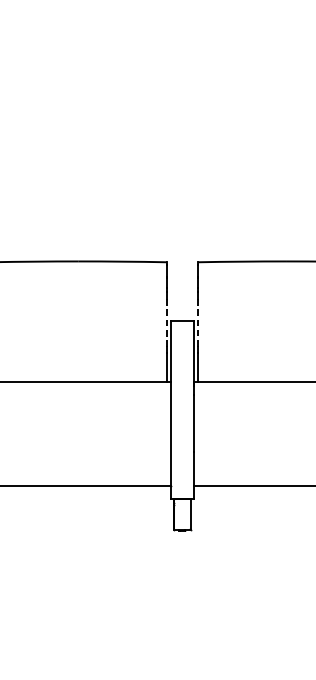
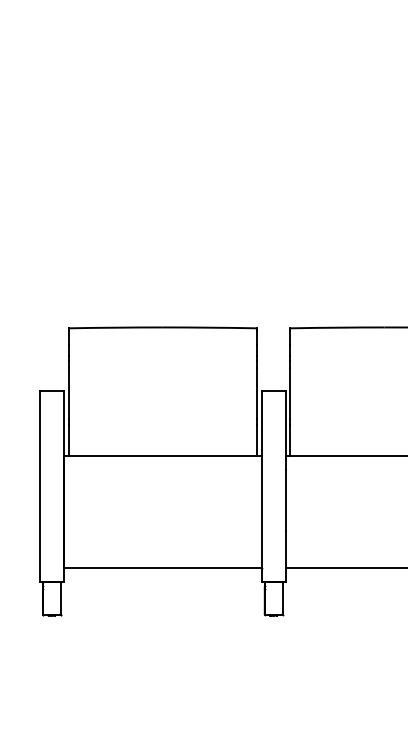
line: (198, 322) -> (290, 392), dashed -> solid
line: (167, 323) -> (257, 393), dashed -> solid

